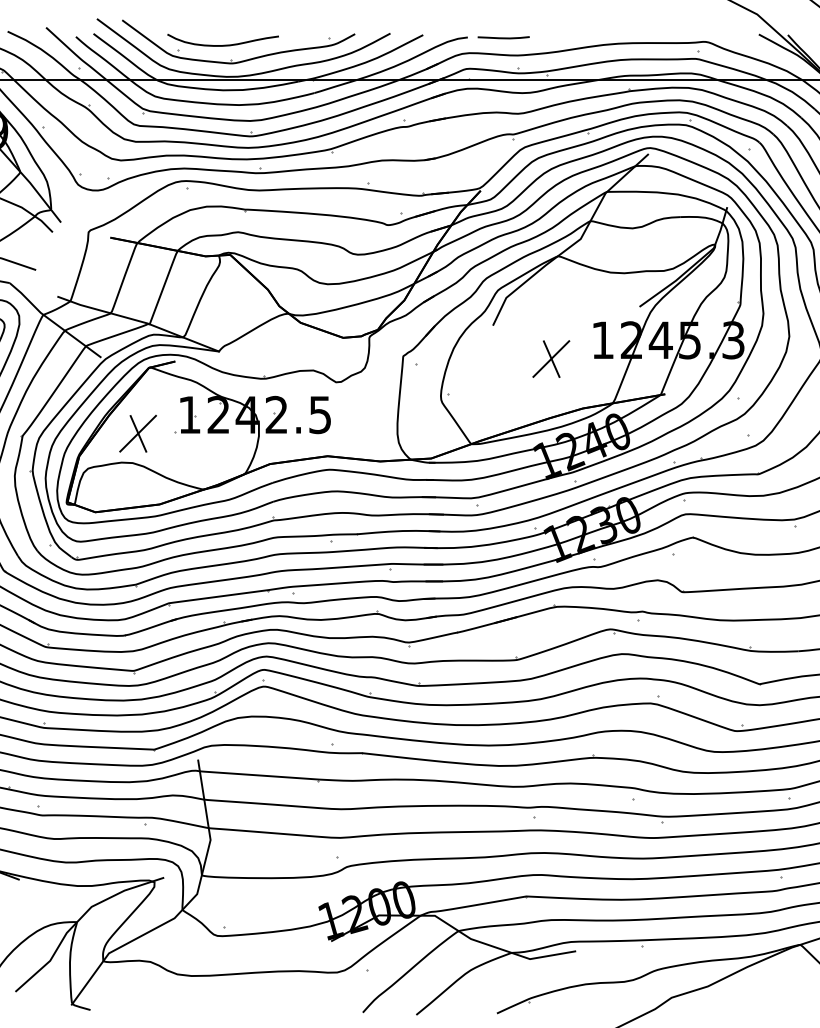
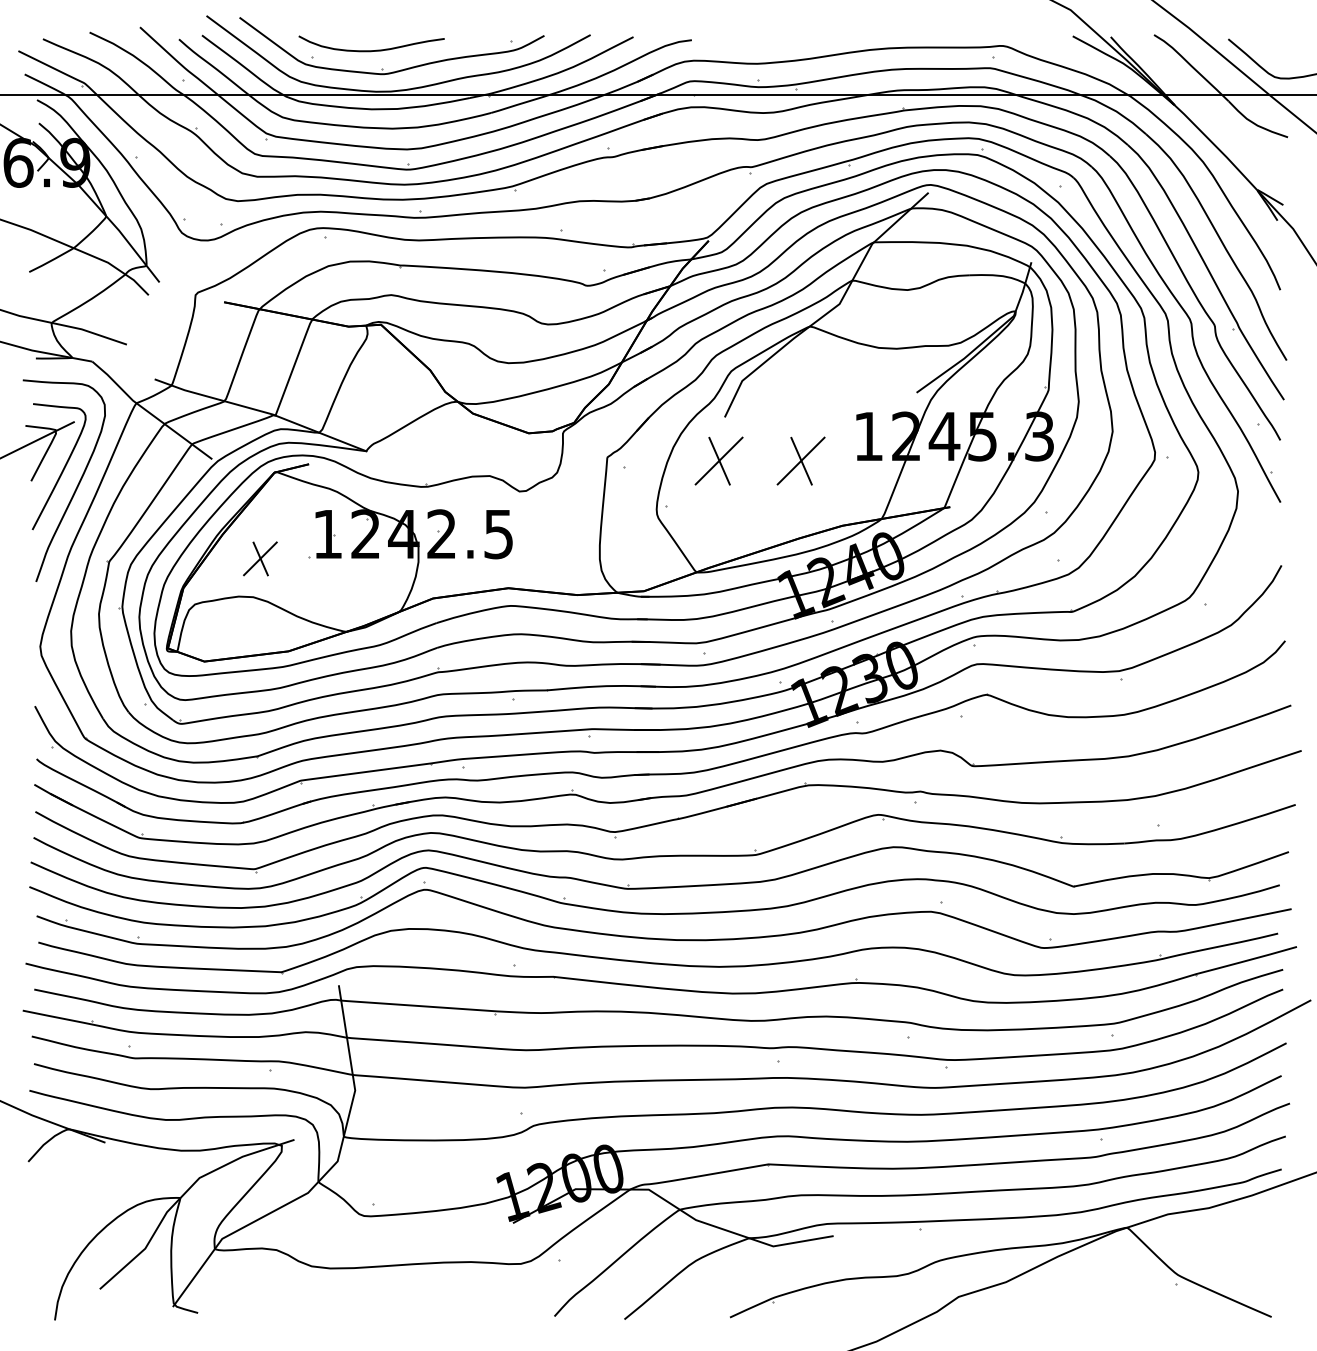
curve: (503, 37) -> (738, 40), removed
part: (488, 358) -> (718, 460), added
part: (138, 433) -> (260, 558), size x0.7

